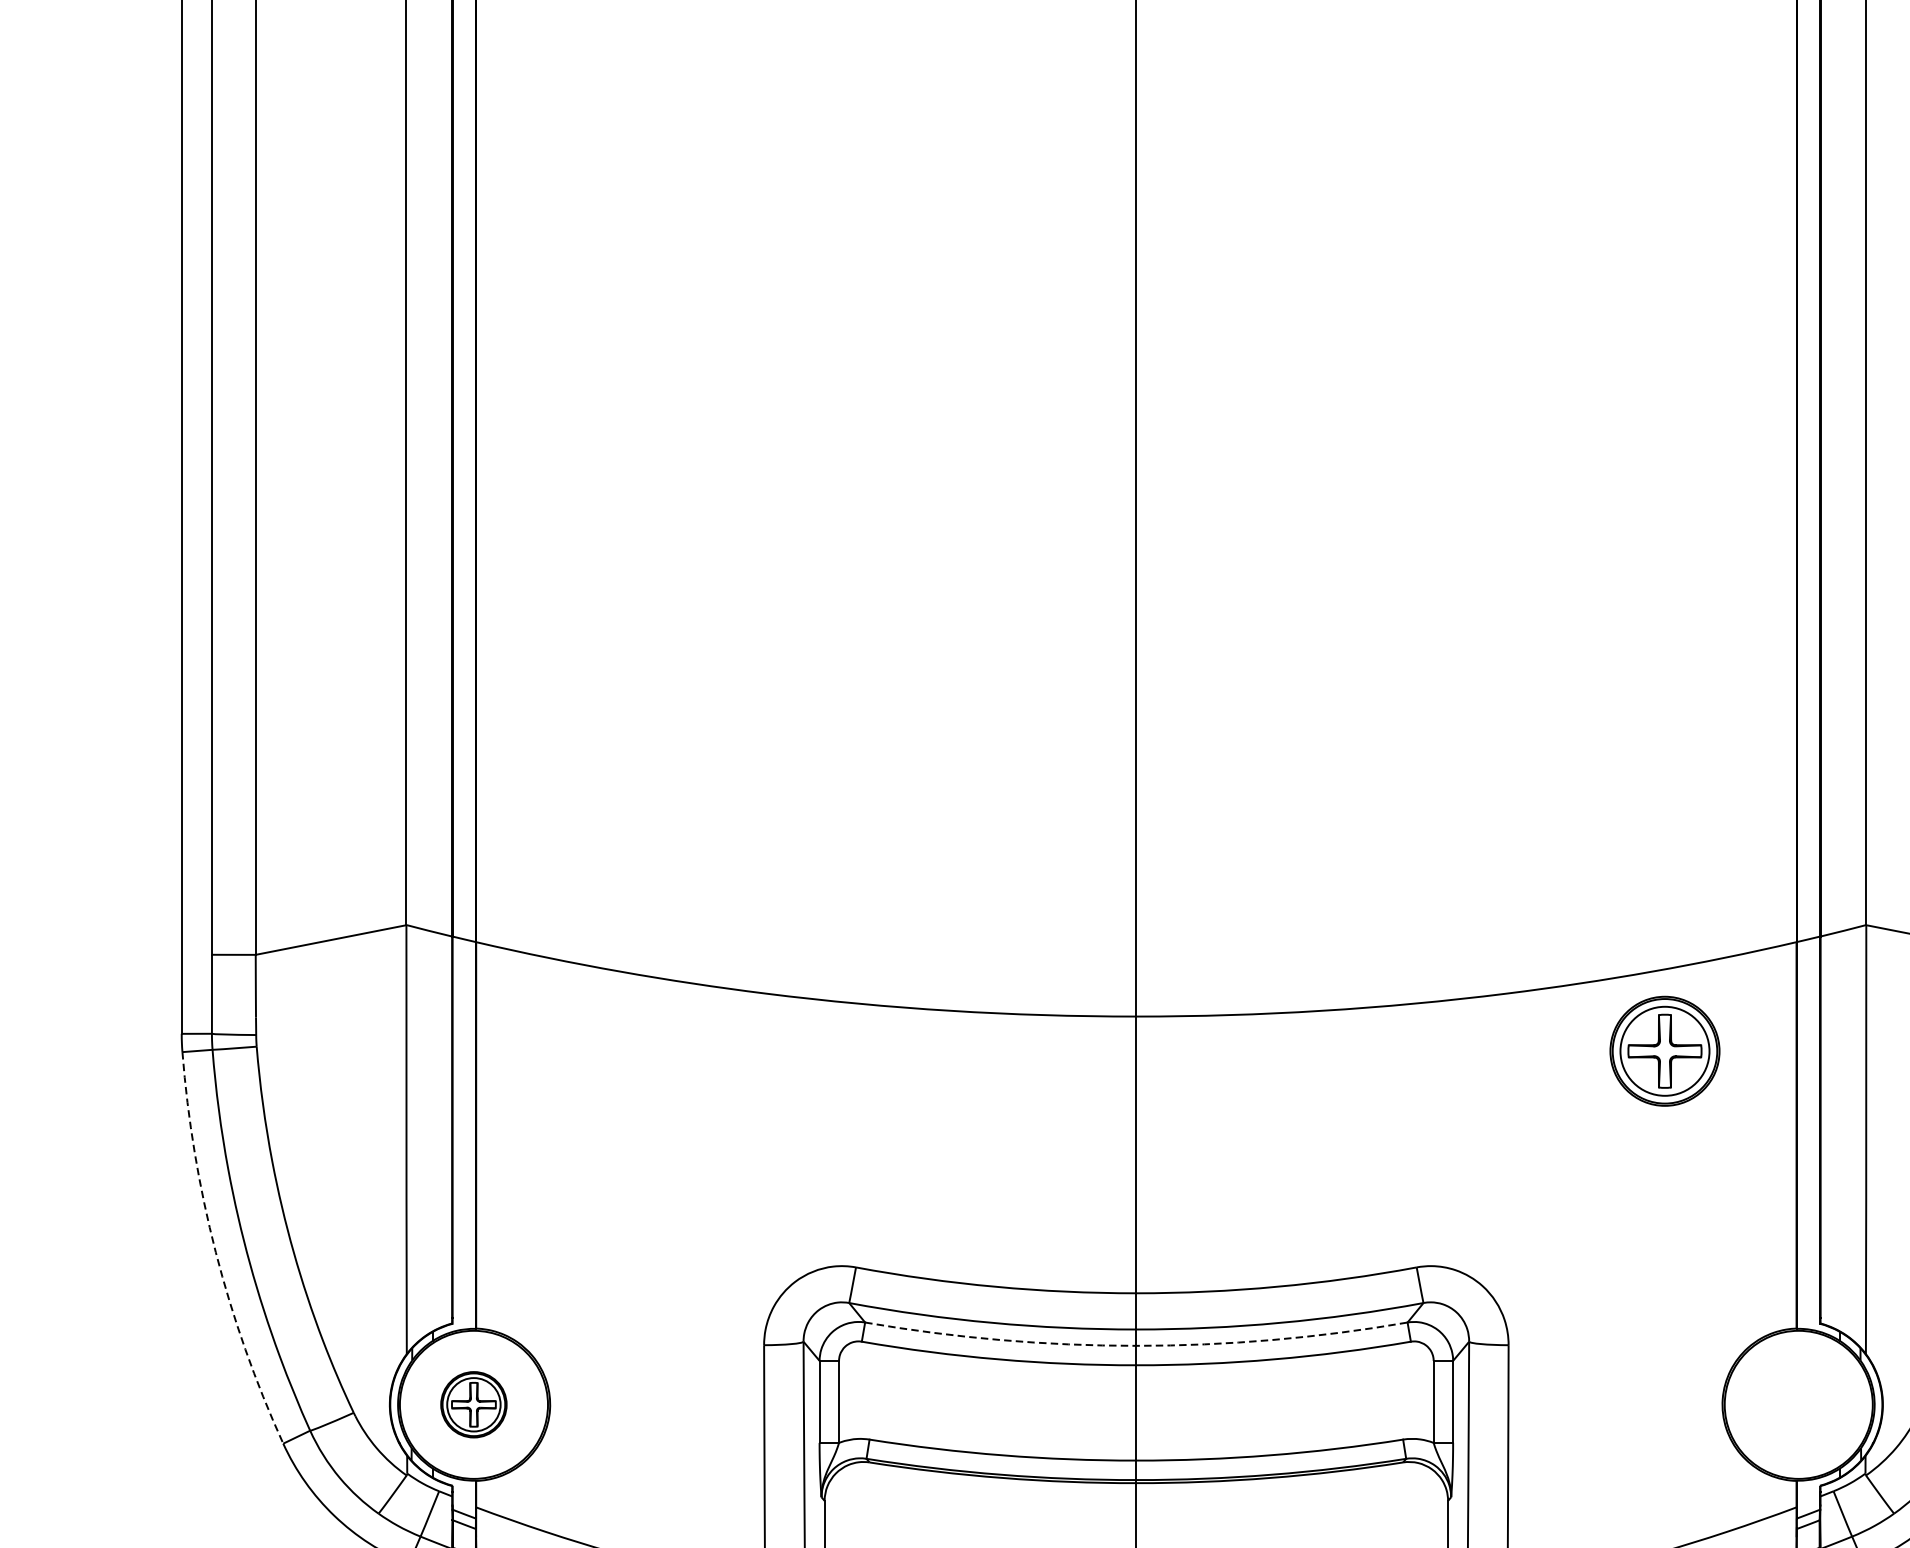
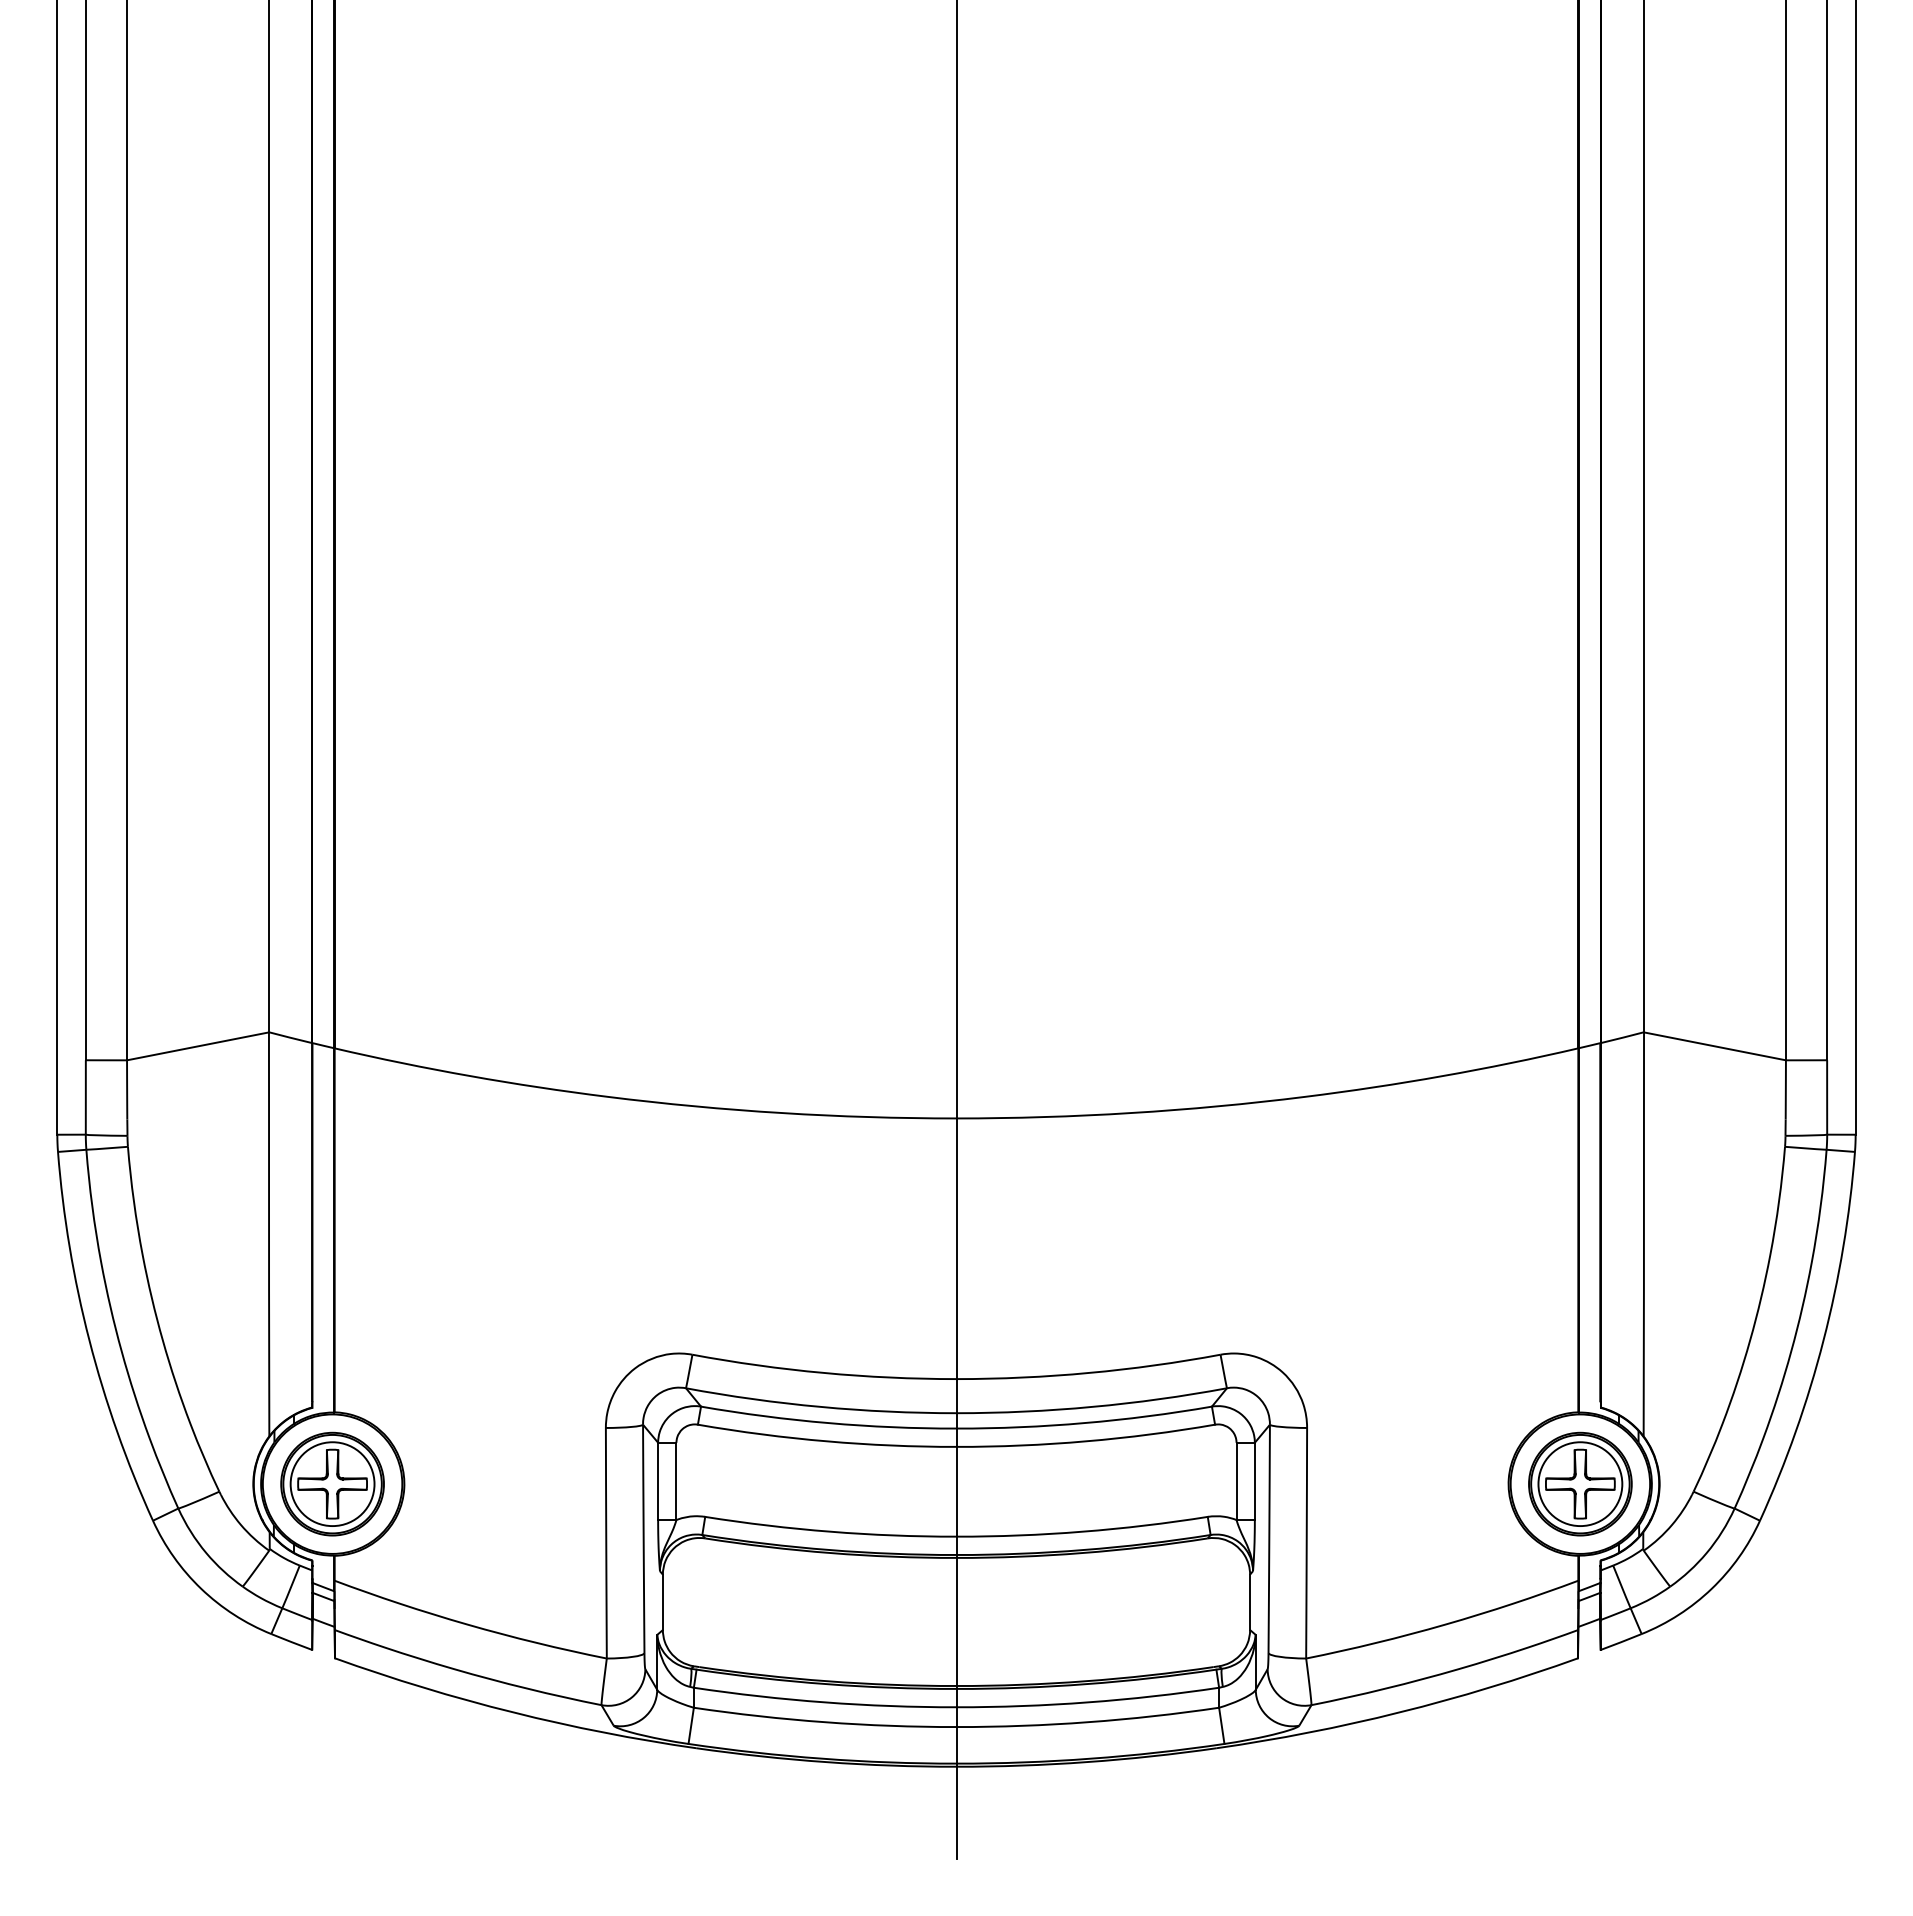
part: (1665, 1050) -> (1580, 1483), moved
arc: (215, 1252) -> (89, 1340), dashed -> solid
arc: (1136, 1345) -> (956, 1428), dashed -> solid
part: (473, 1404) -> (332, 1483), size x1.67

